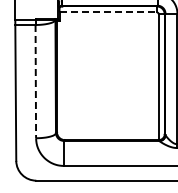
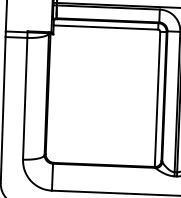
line: (108, 12) -> (106, 27), dashed -> solid
line: (35, 81) -> (24, 98), dashed -> solid

